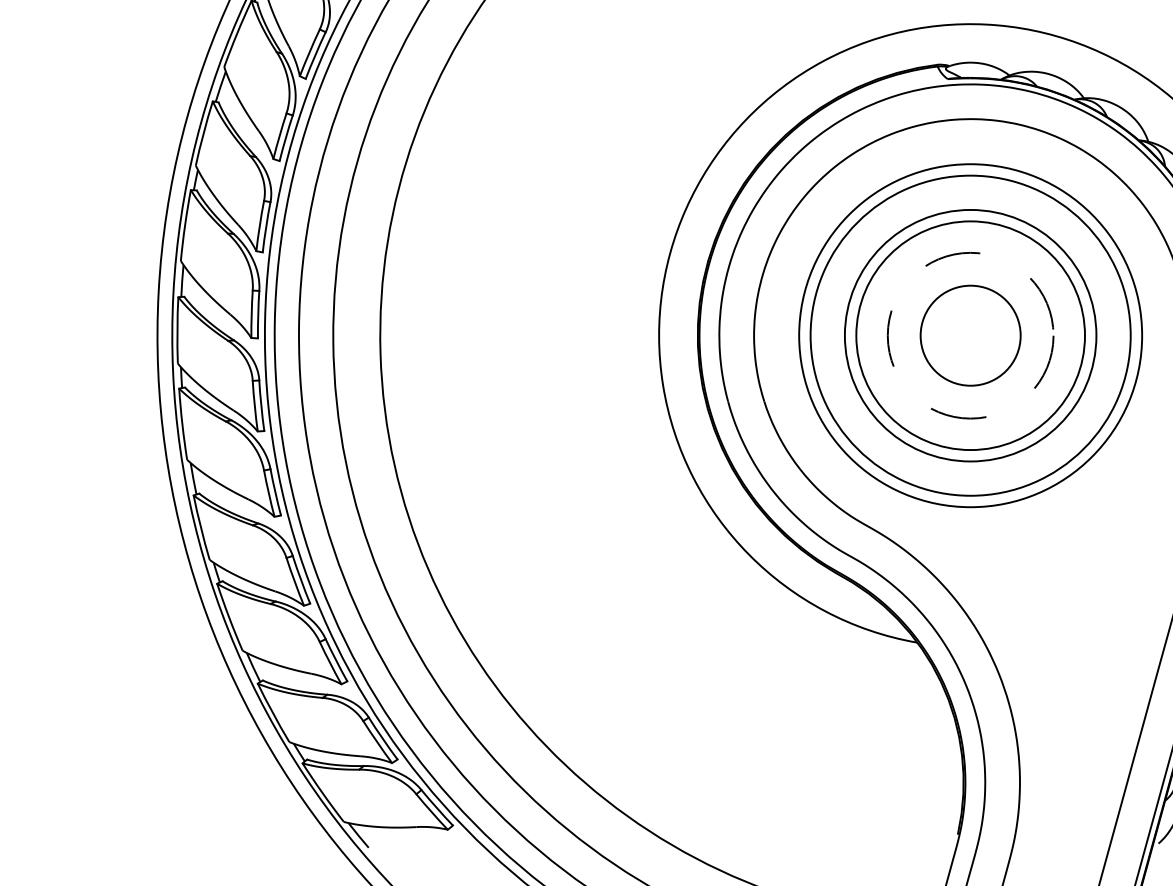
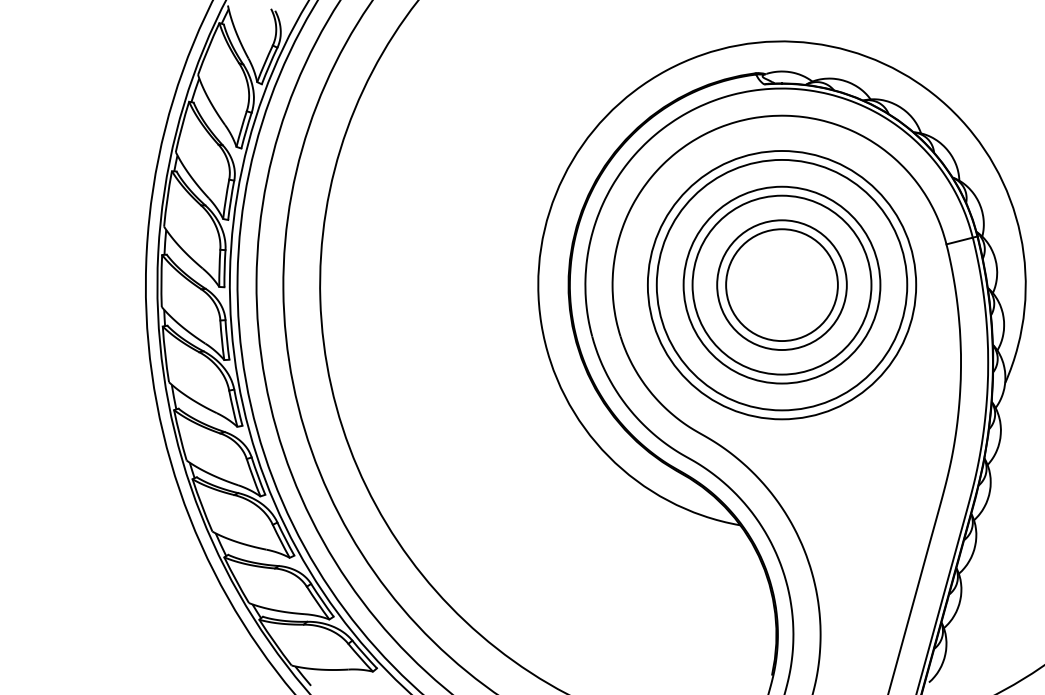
circle: (969, 336) -> (781, 285), dashed -> solid
circle: (969, 336) -> (781, 285), size x1.43

